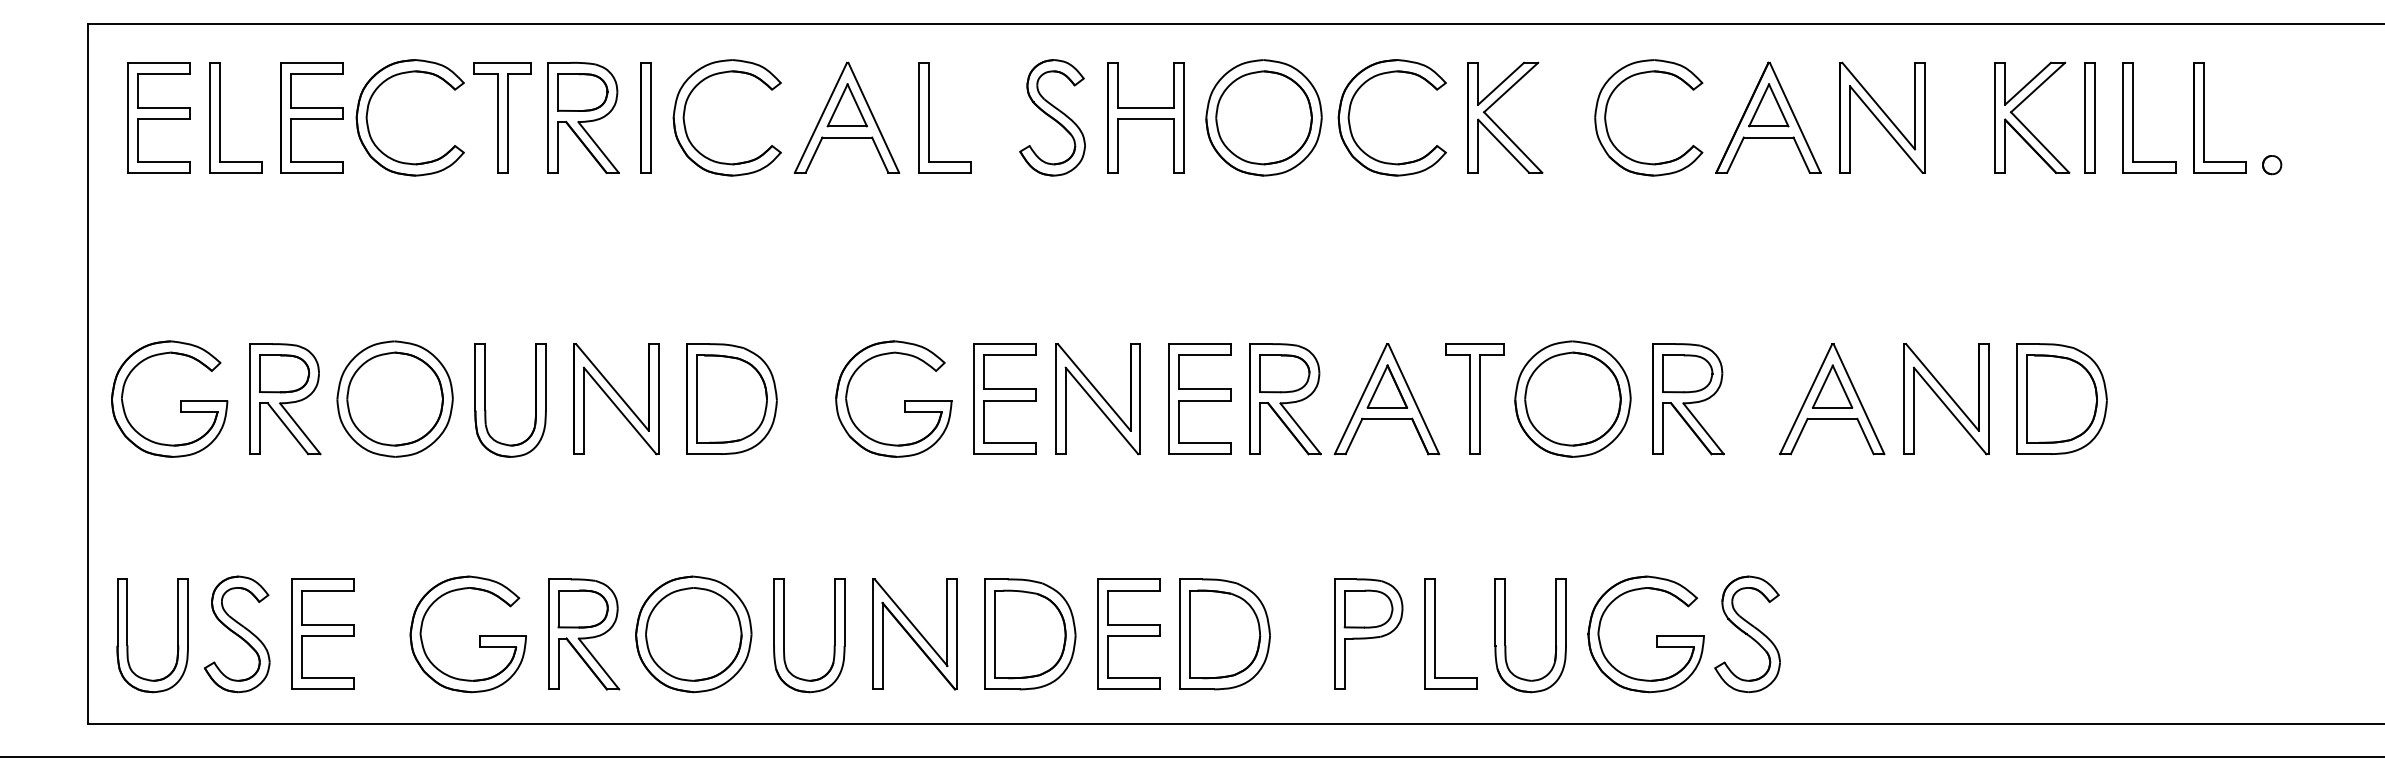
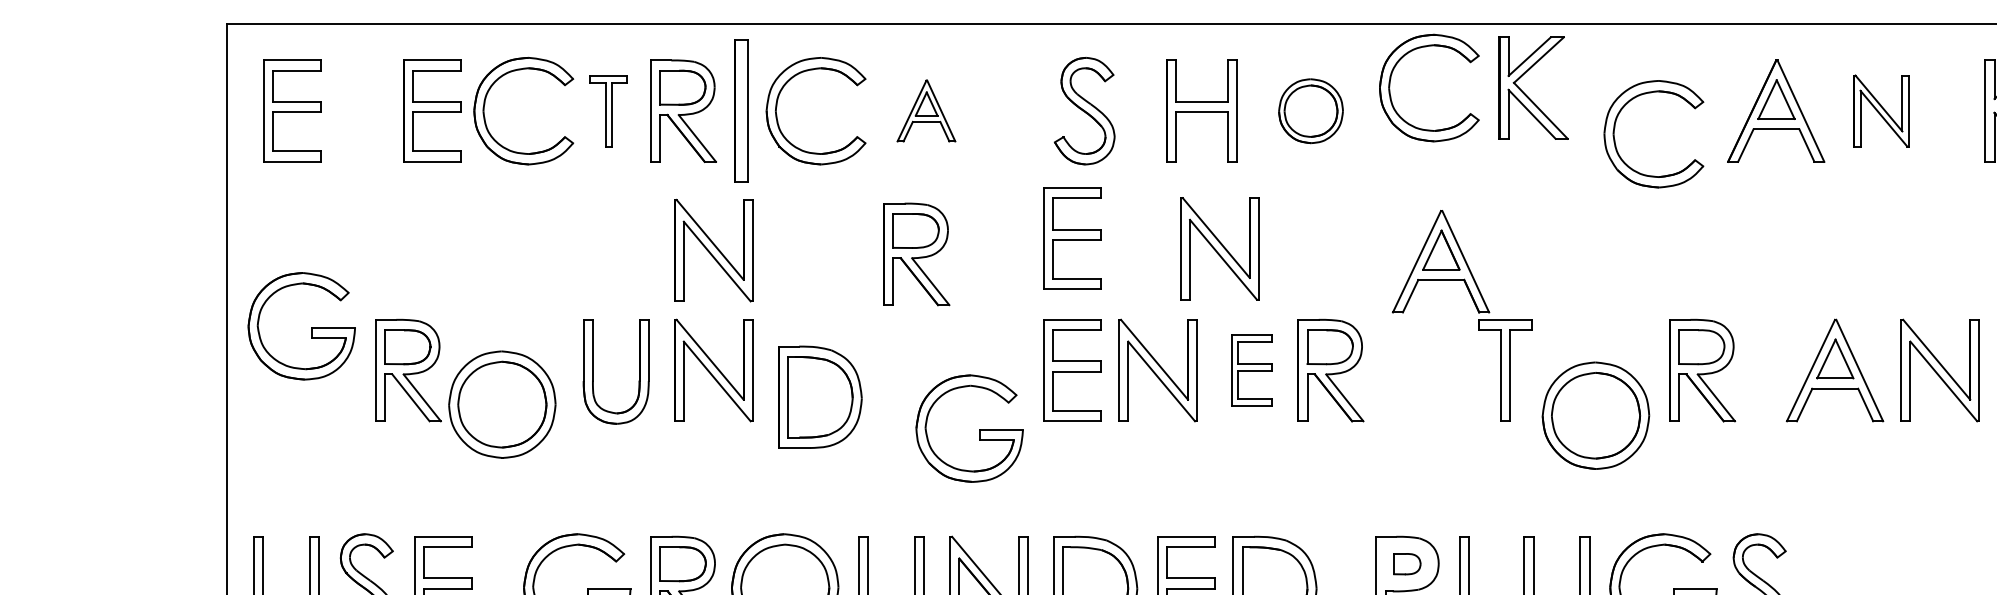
part: (1607, 108) -> (1615, 125), moved
part: (1350, 112) -> (1390, 83), moved
part: (220, 117) -> (348, 110), removed
part: (502, 117) -> (608, 110), size x0.7
part: (645, 117) -> (740, 110), size x1.4
part: (846, 117) -> (925, 110), size x0.6
part: (929, 117) -> (1002, 110), removed
part: (1052, 117) -> (1084, 110), moved
part: (1263, 117) -> (1310, 110), size x0.6
part: (1882, 117) -> (1881, 110), size x0.7
part: (1497, 124) -> (1526, 94), moved
part: (1004, 255) -> (1071, 238), added
part: (1164, 267) -> (1219, 249), added
part: (616, 269) -> (713, 251), added
part: (836, 273) -> (916, 254), added
part: (394, 398) -> (501, 404), moved
part: (731, 398) -> (819, 396), moved
part: (1199, 398) -> (1251, 369), size x0.7
part: (1572, 398) -> (1595, 415), moved
part: (1386, 399) -> (1440, 262), moved
part: (180, 400) -> (311, 327), moved
part: (904, 400) -> (979, 429), moved
part: (1368, 608) -> (1407, 563), size x0.6

